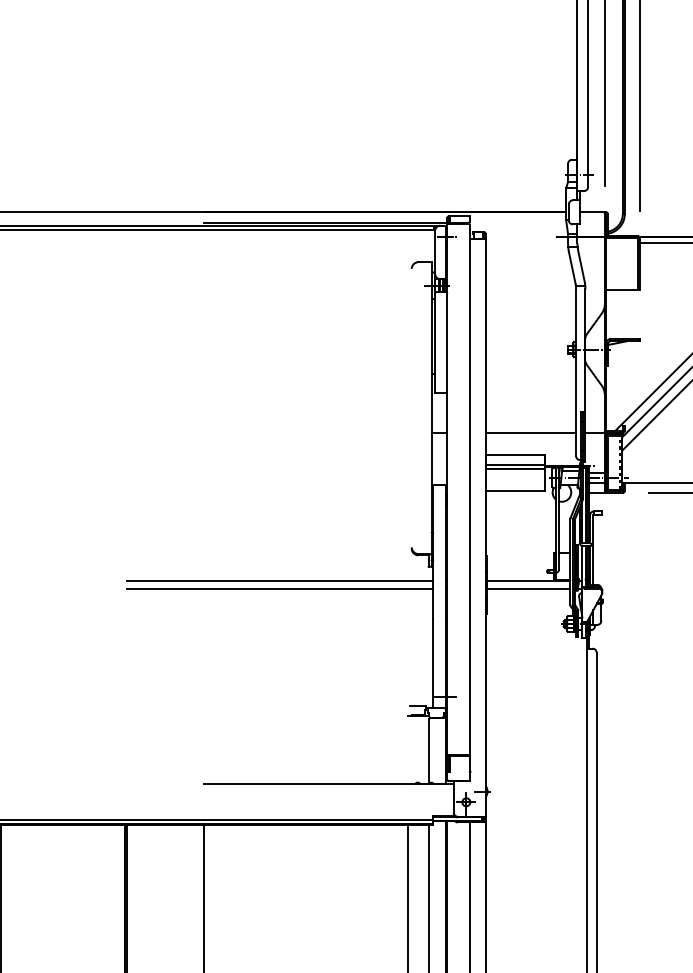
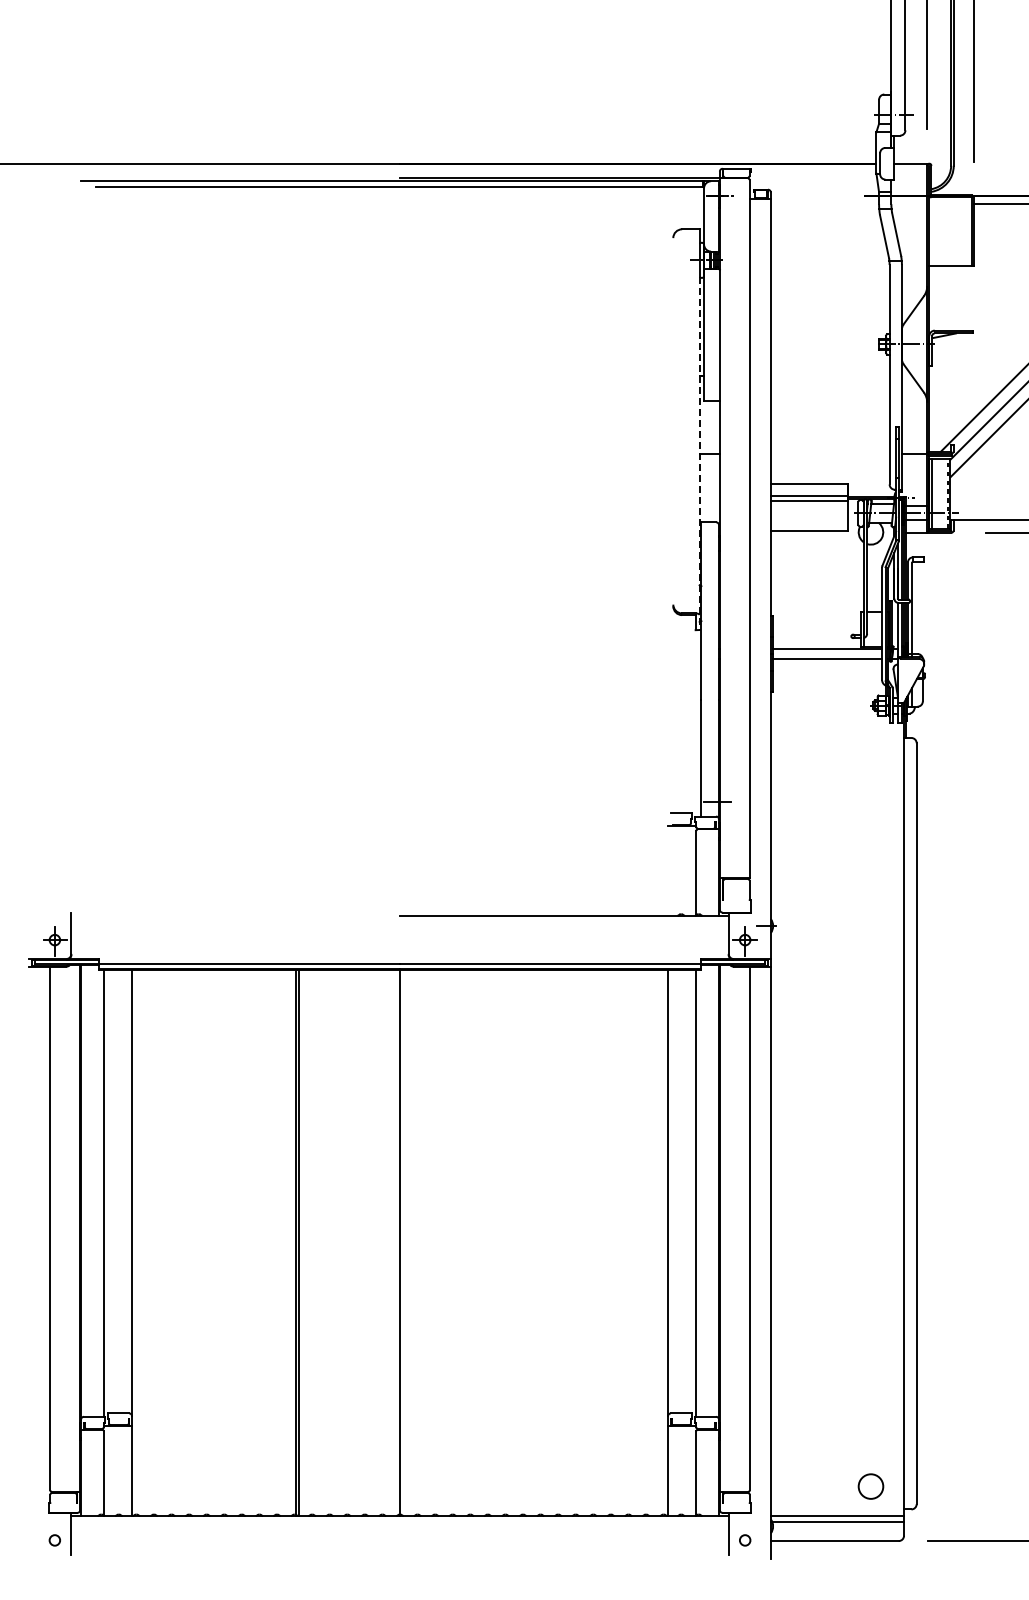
line: (431, 432) -> (699, 453), solid -> dashed
line: (530, 432) -> (829, 453), removed
line: (280, 580) -> (500, 648), removed
line: (280, 589) -> (500, 659), removed

